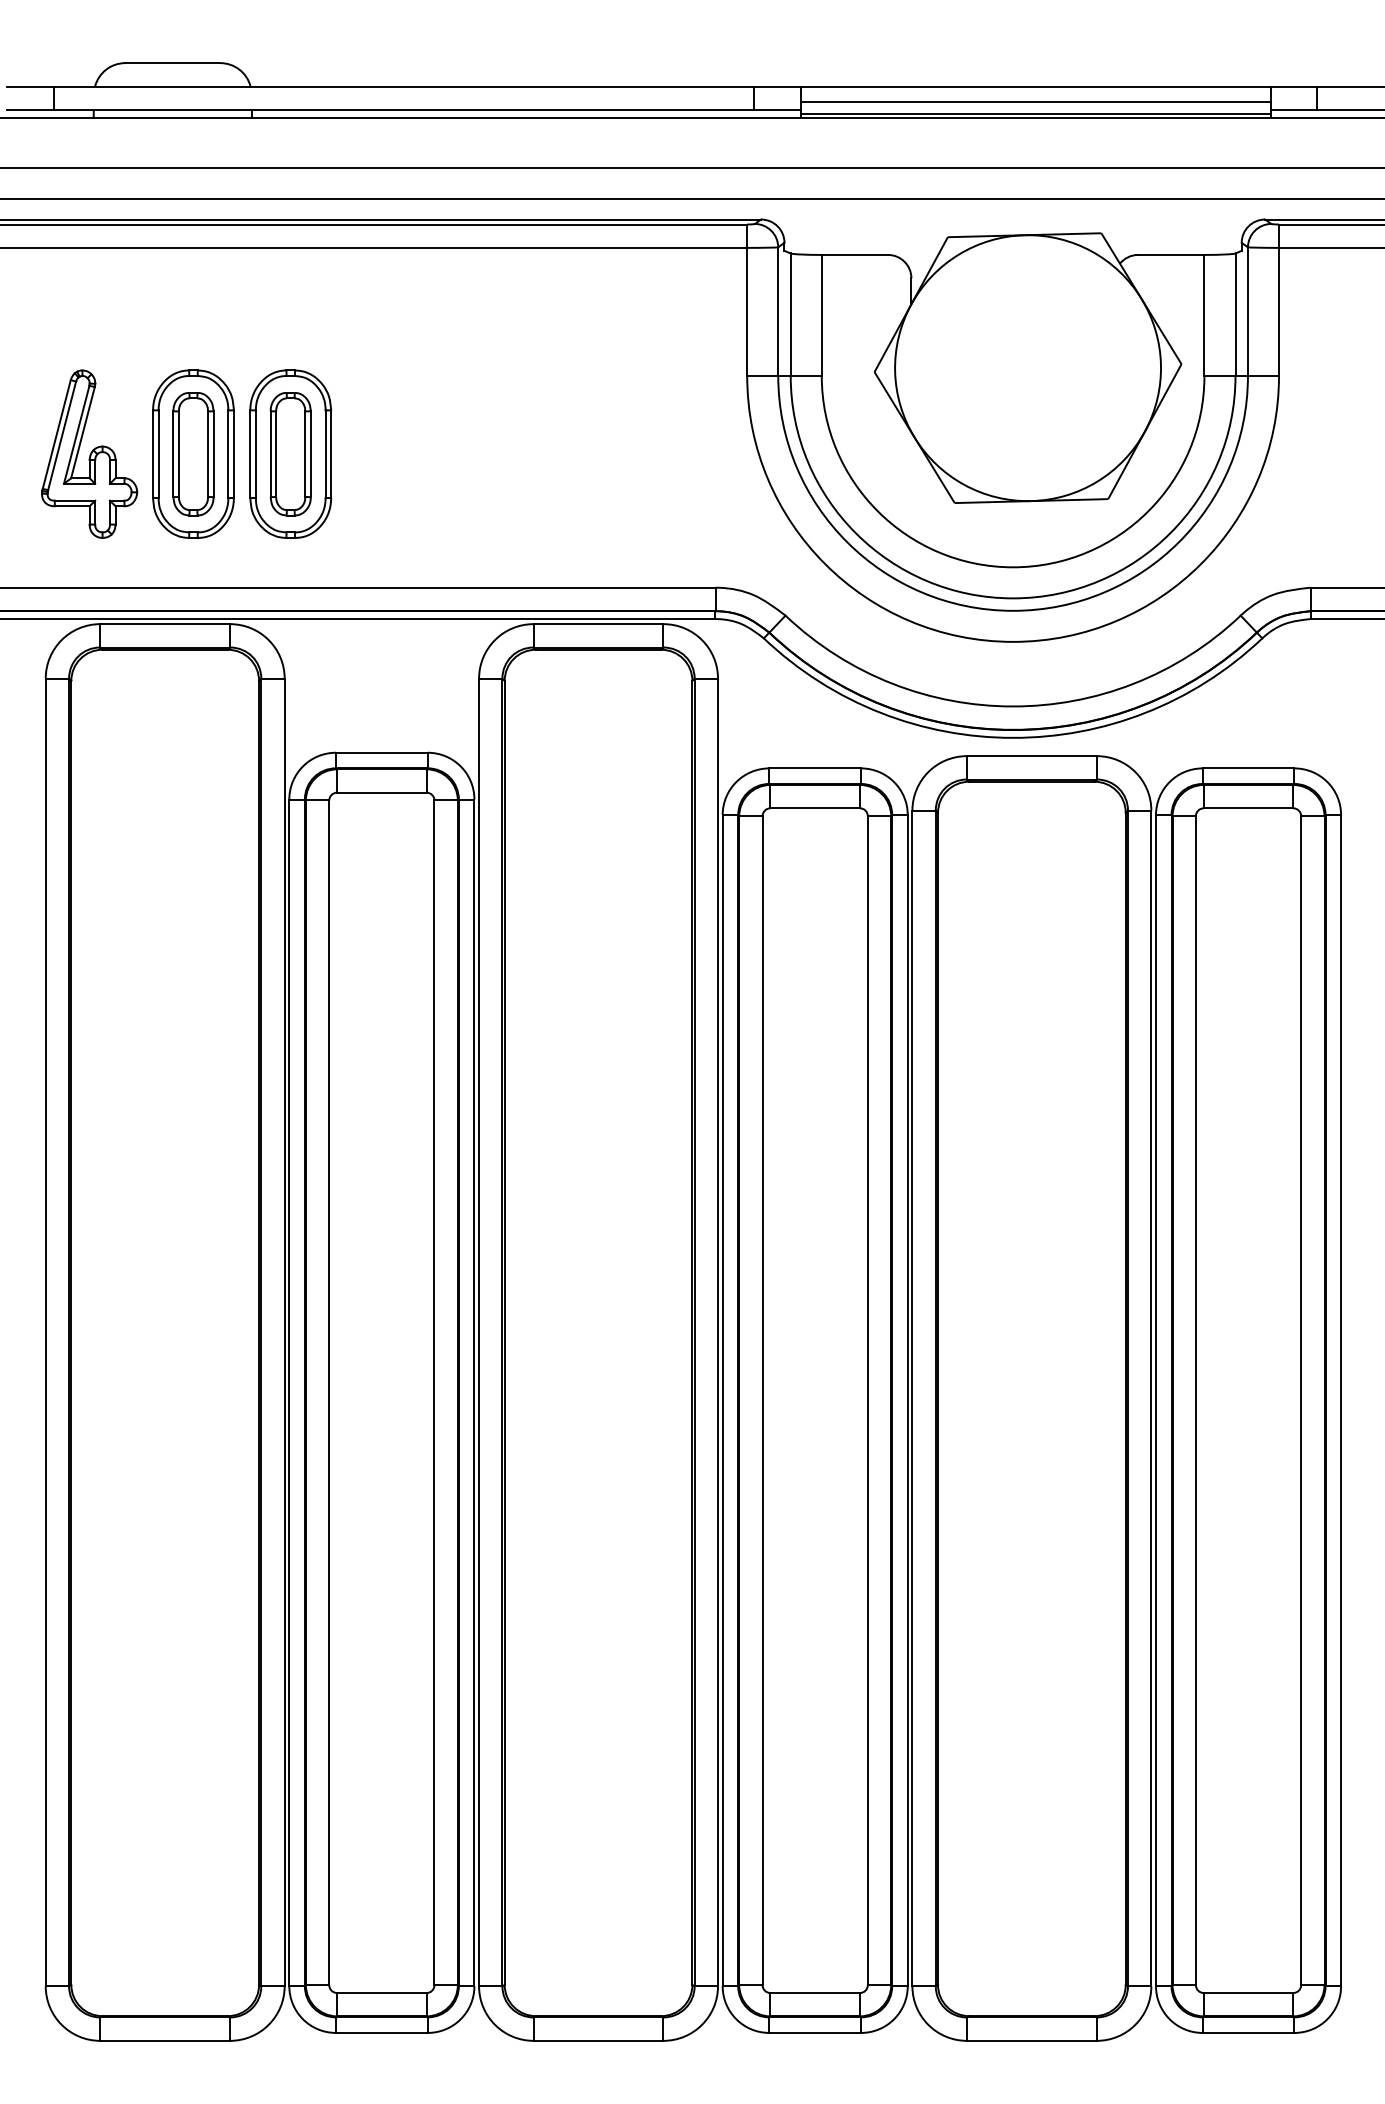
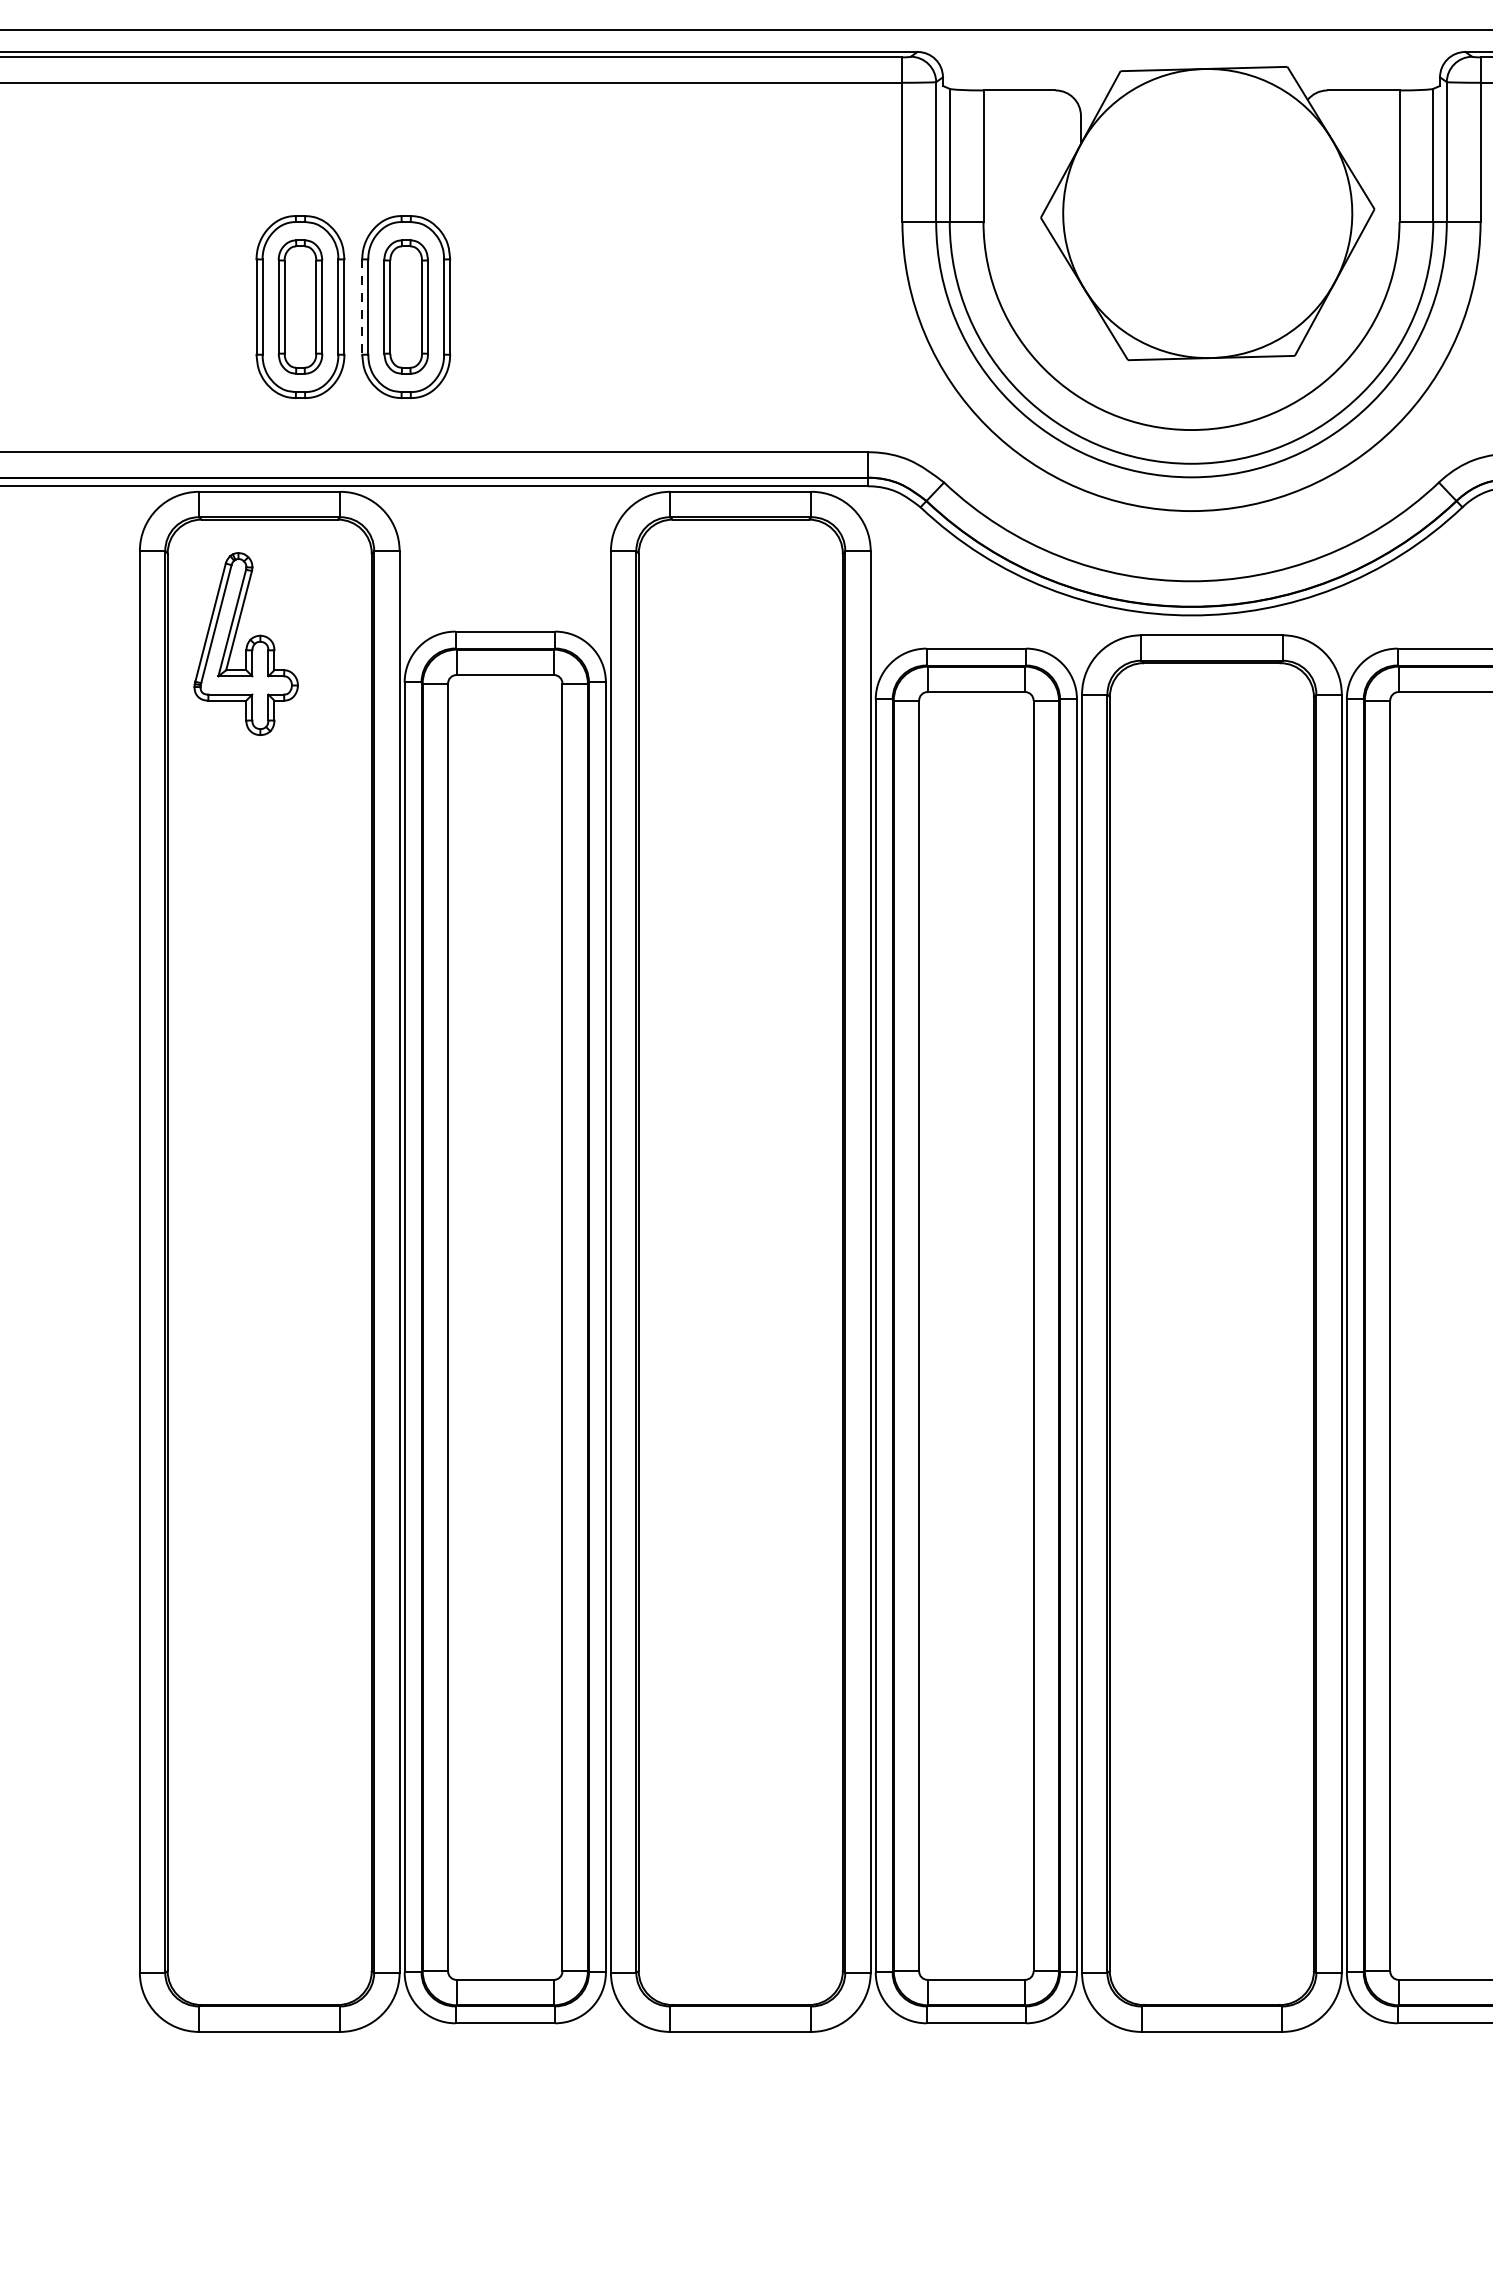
part: (89, 453) -> (246, 643), moved
line: (250, 454) -> (362, 307), solid -> dashed

